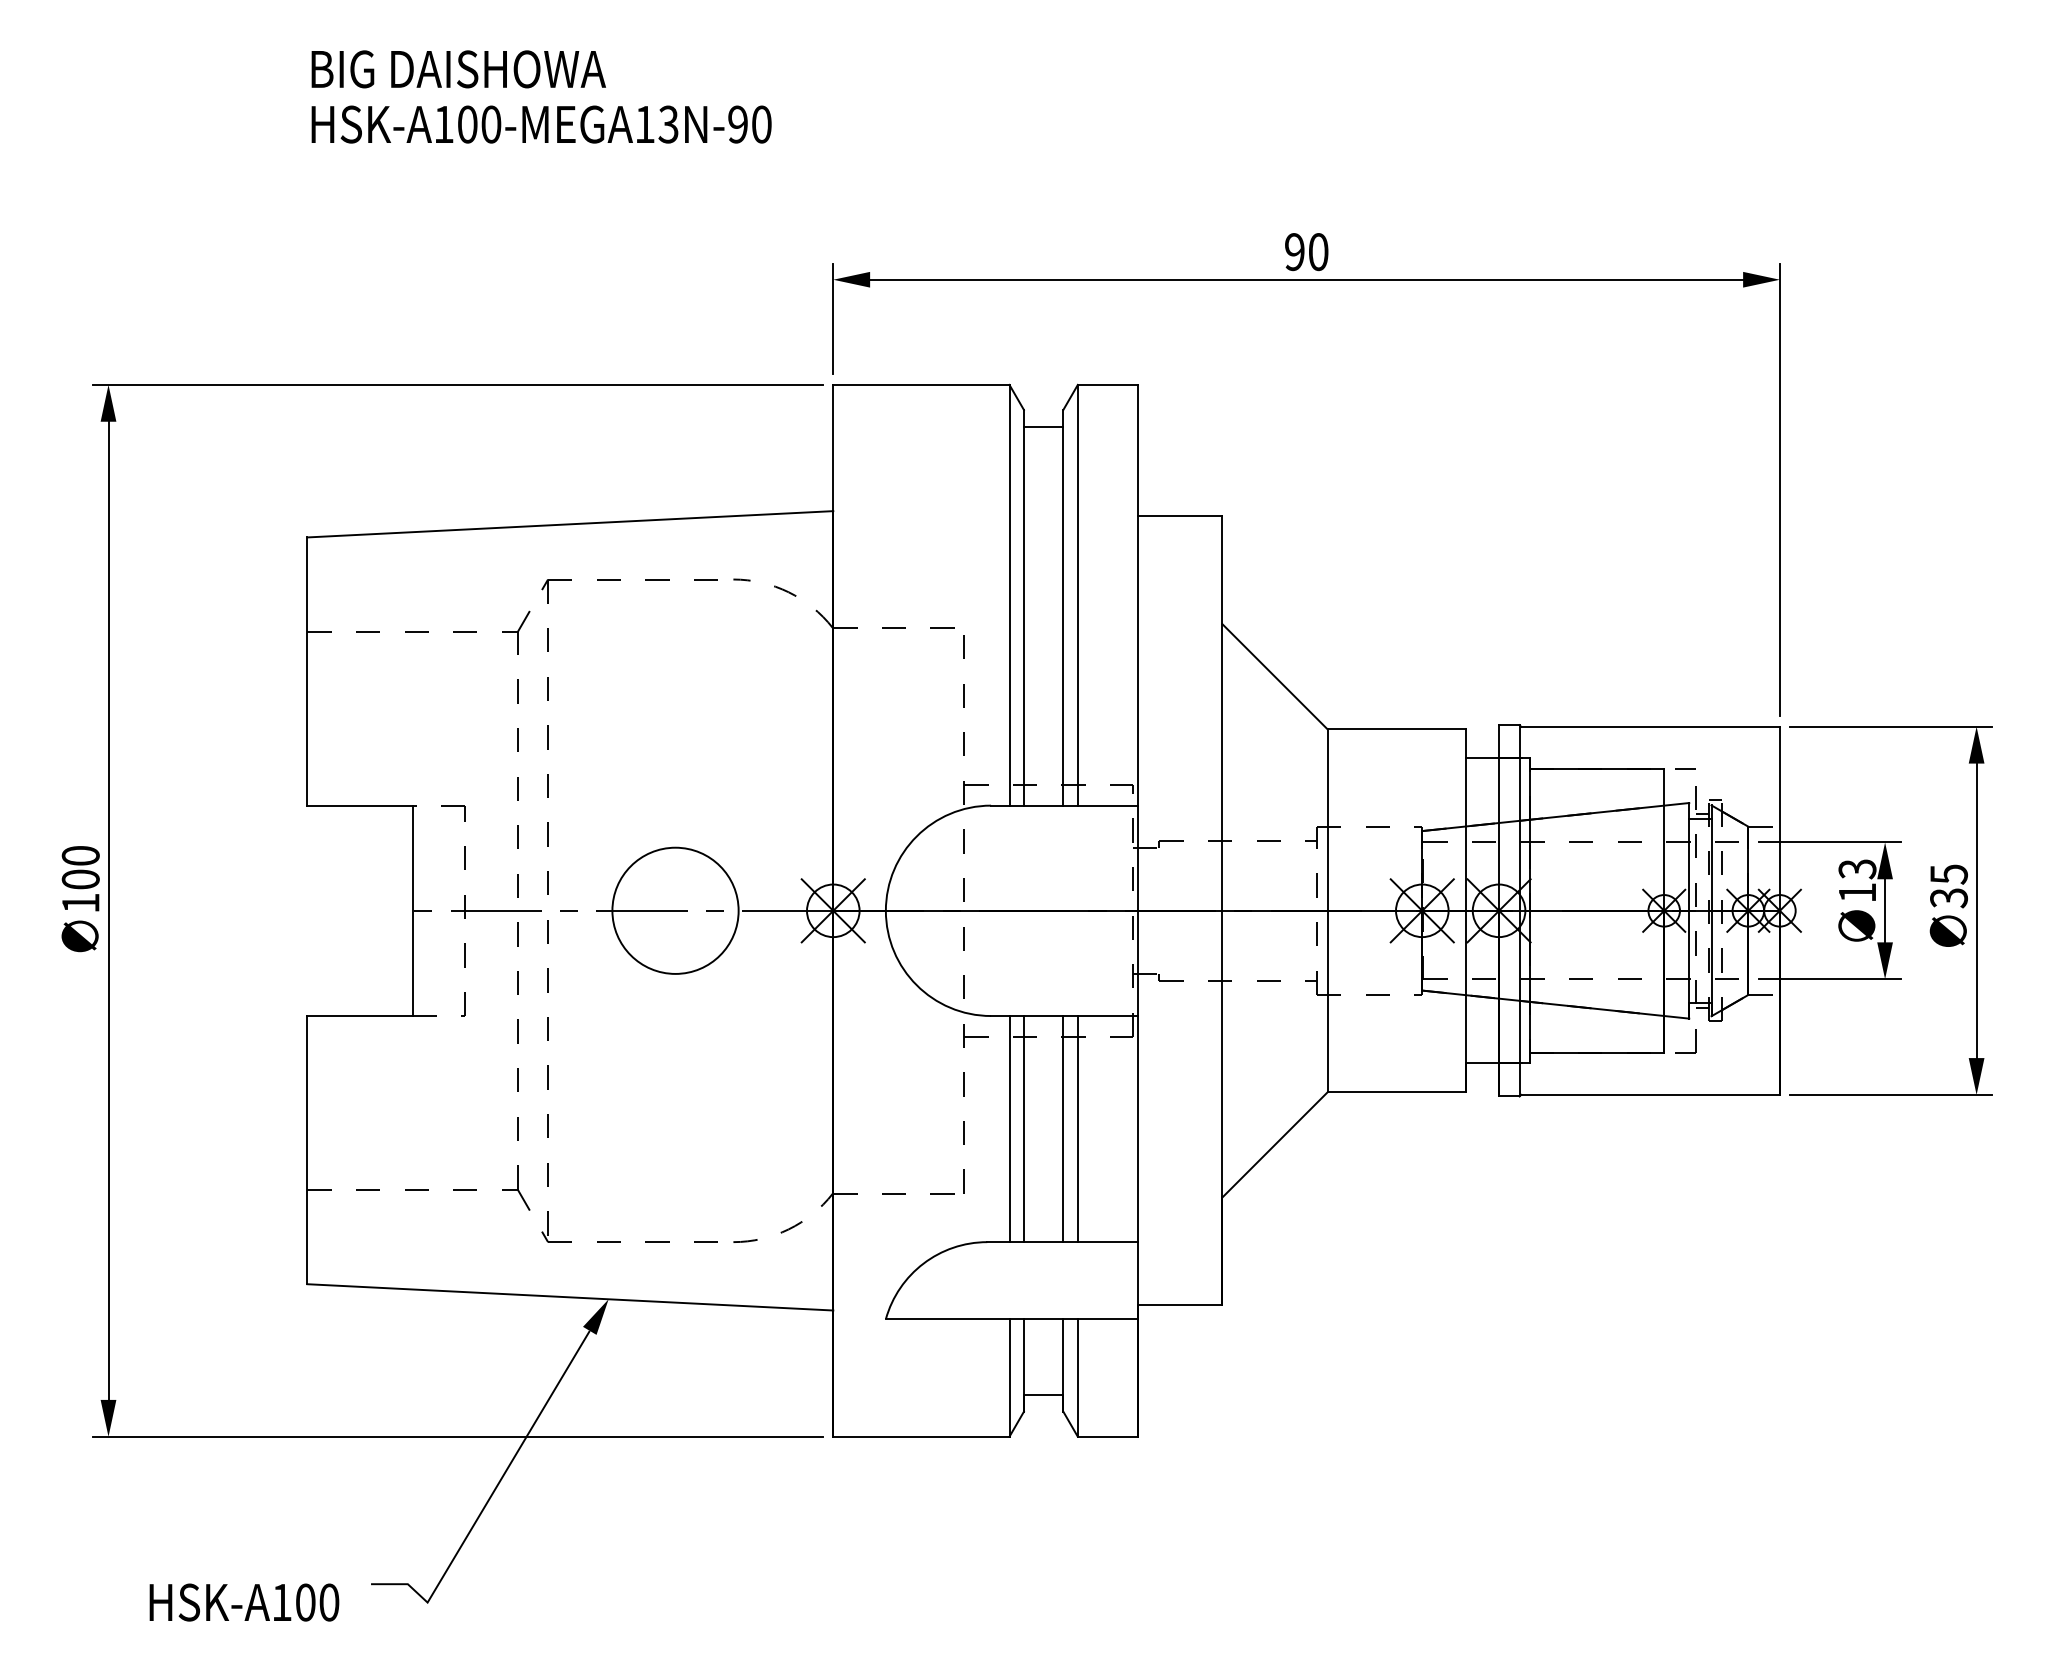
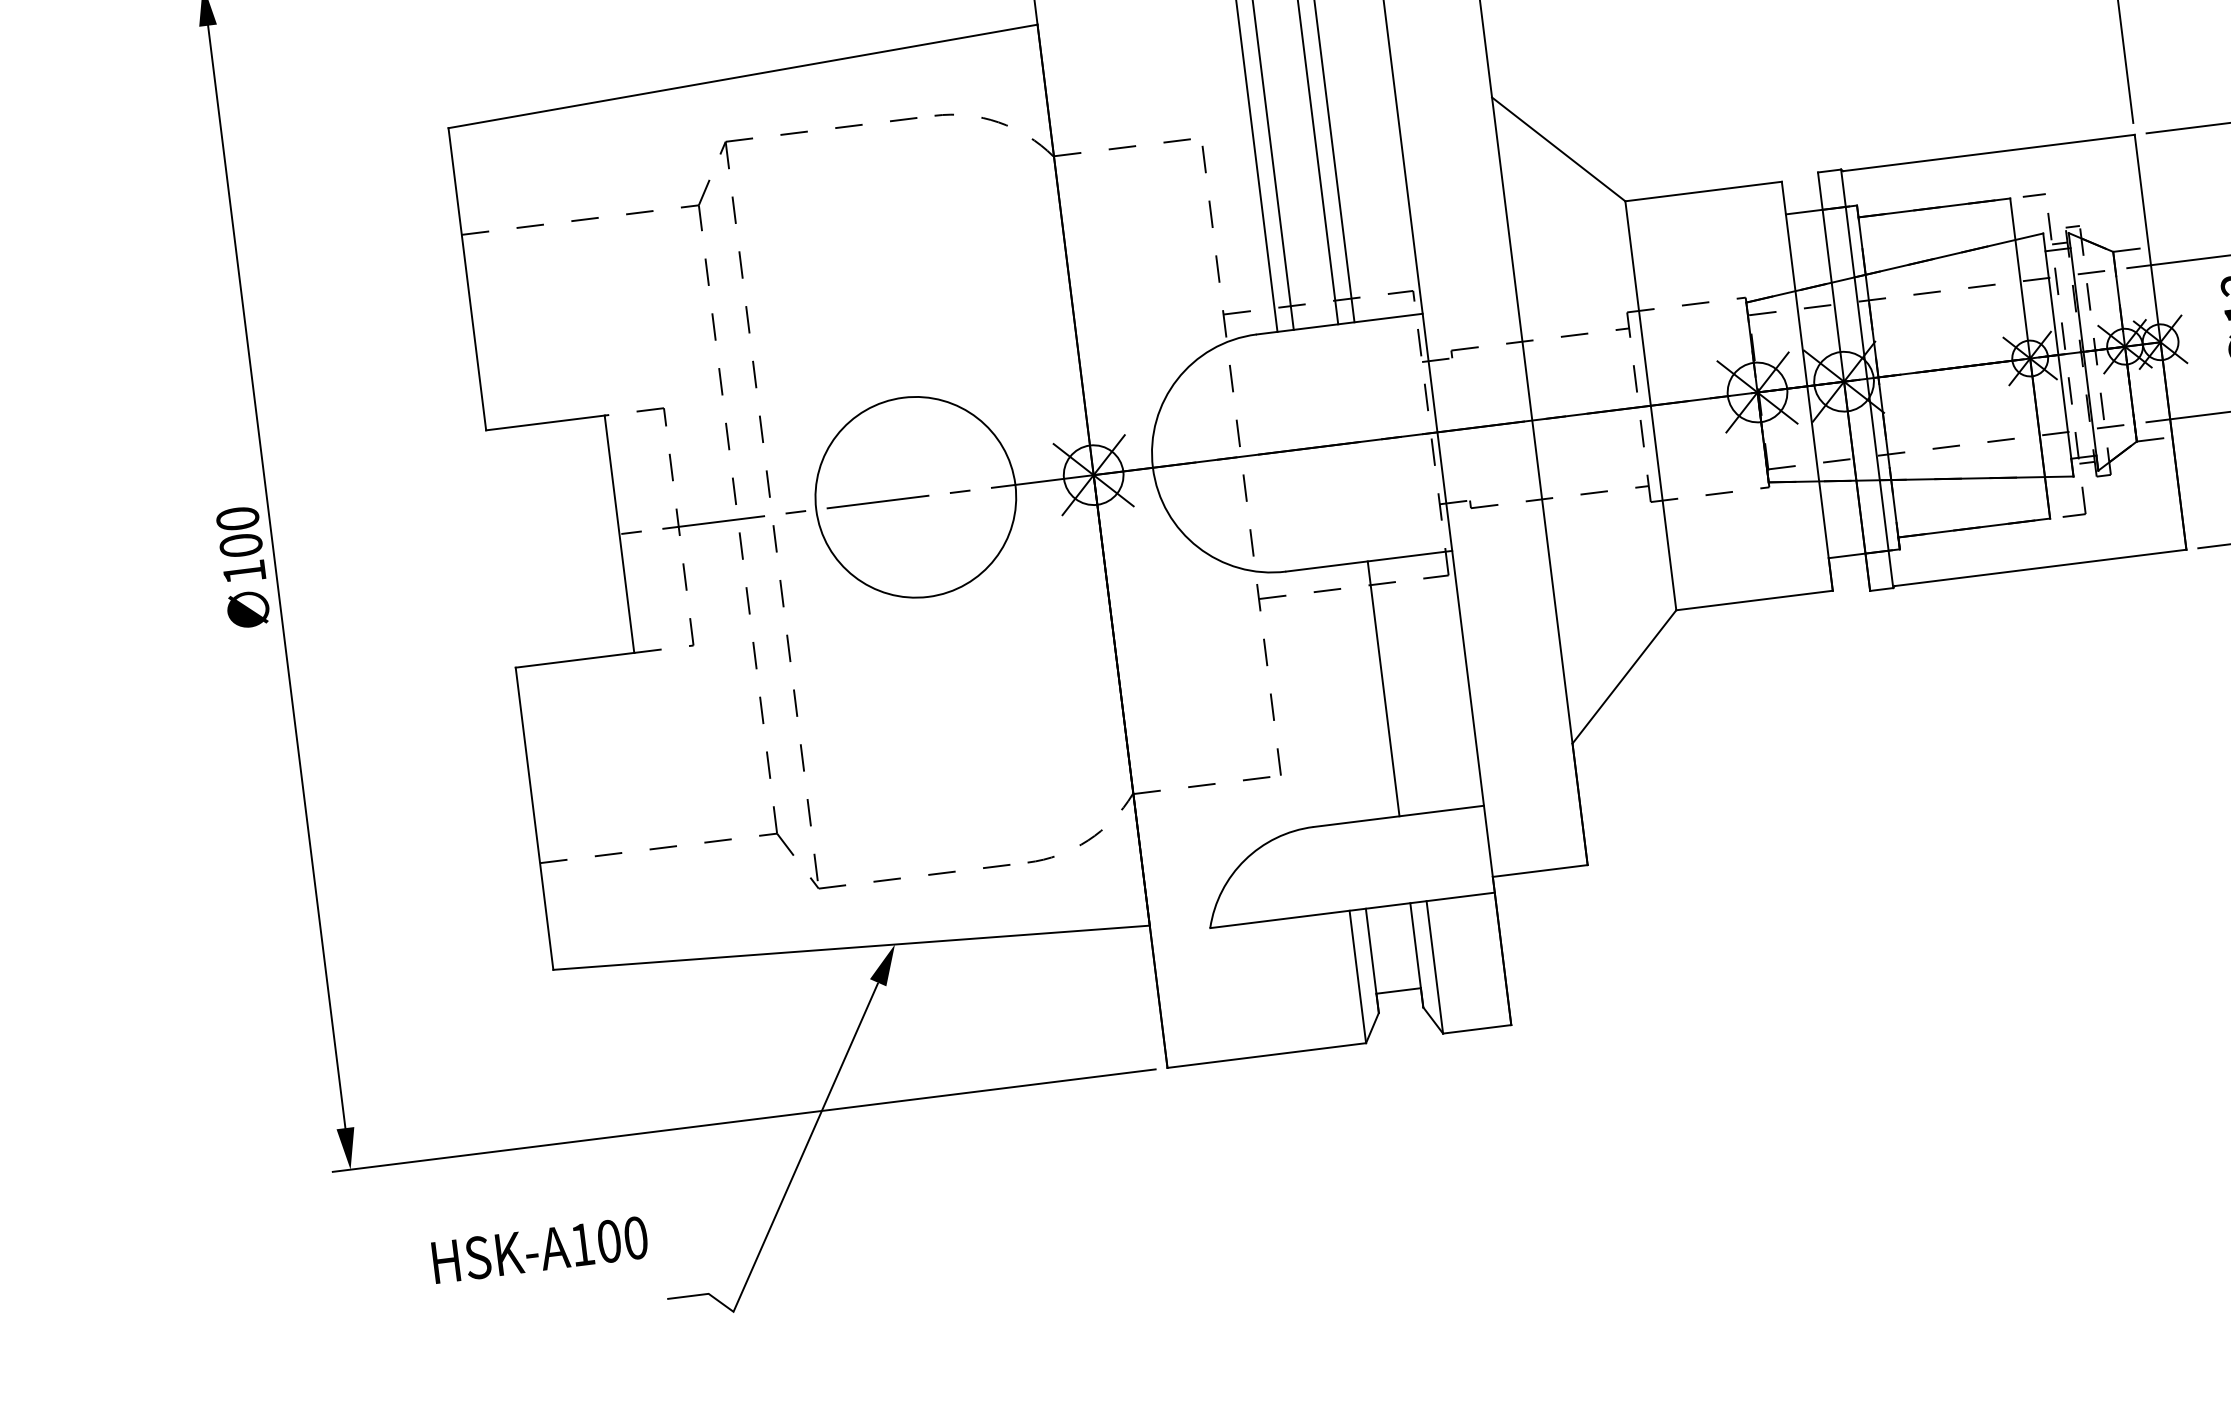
circle: (675, 910) -> (915, 496), size x1.4
line: (1009, 1129) -> (1322, 696), removed
line: (1023, 1129) -> (1338, 694), removed
line: (1077, 1129) -> (1399, 687), removed
text: (244, 1602) -> (540, 1249), moved

